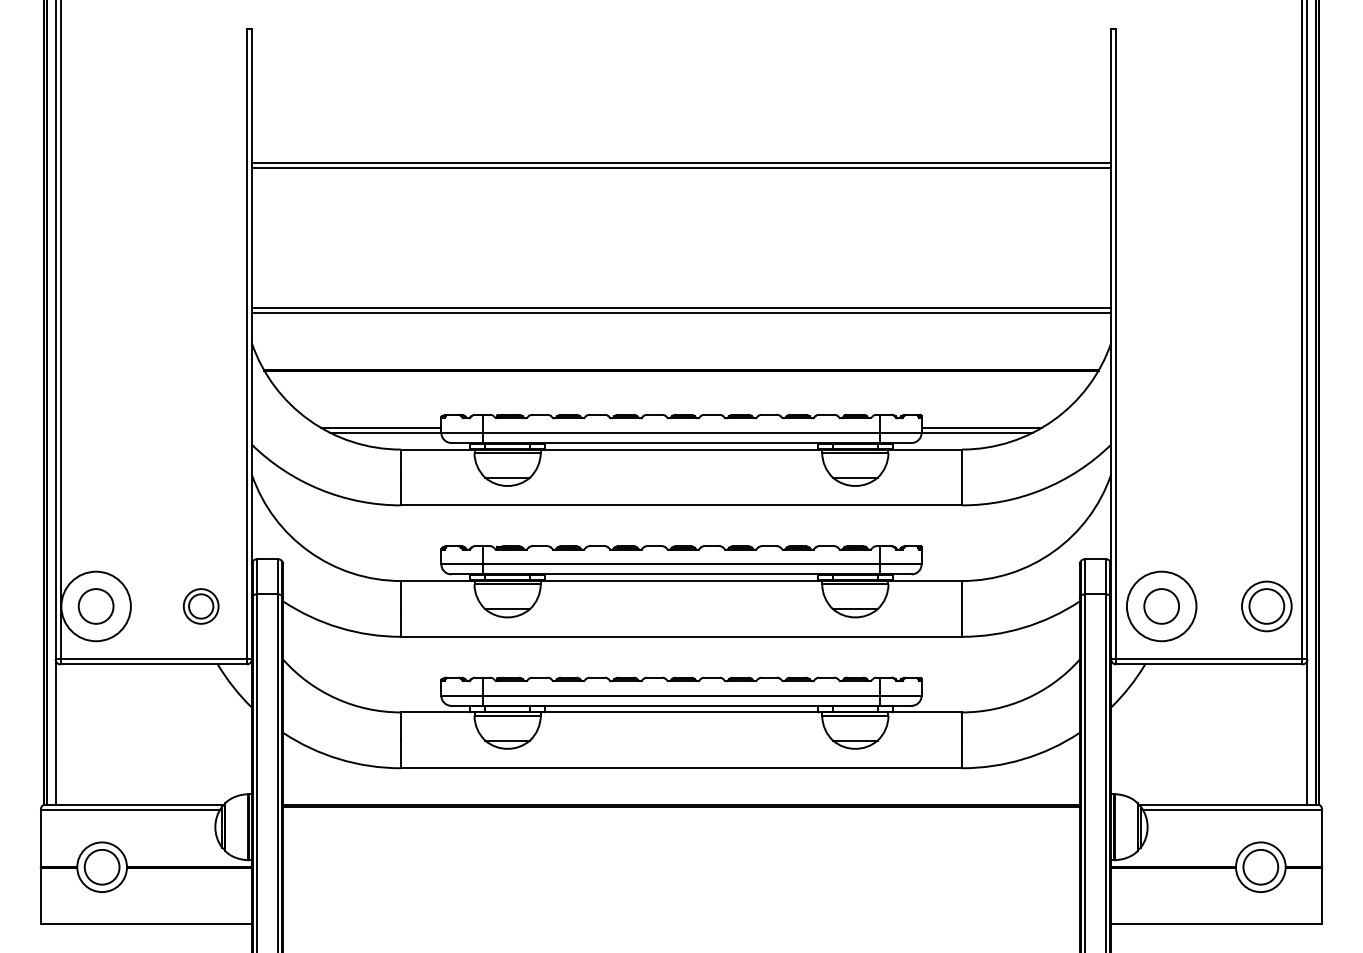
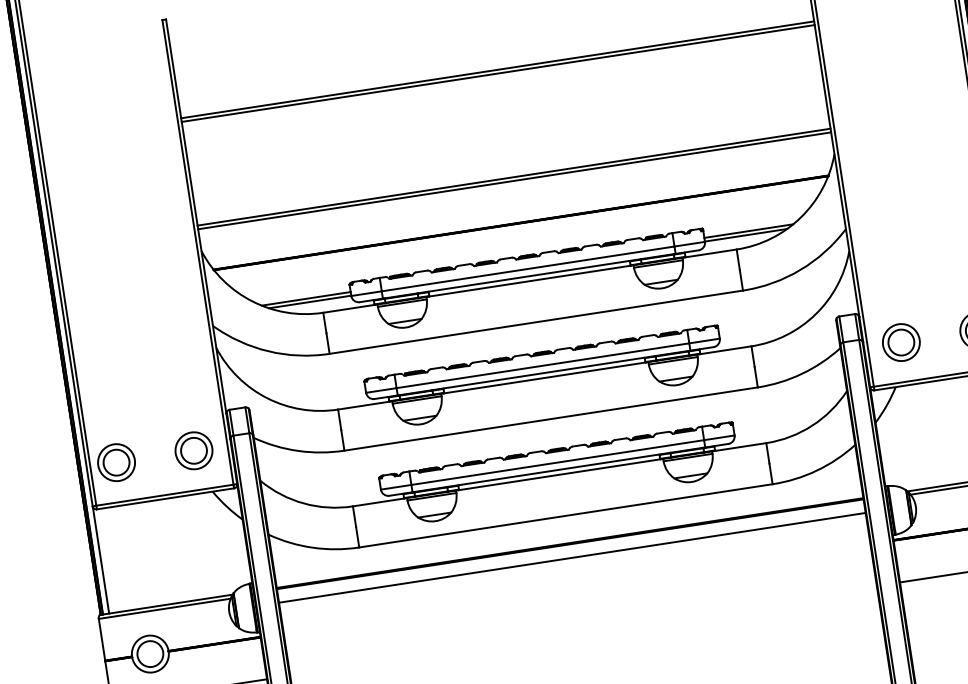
circle: (95, 606) -> (116, 462), size x0.71
part: (200, 606) -> (193, 450), size x1.43
circle: (1161, 606) -> (901, 342), size x0.71
line: (681, 825) -> (572, 558), added

